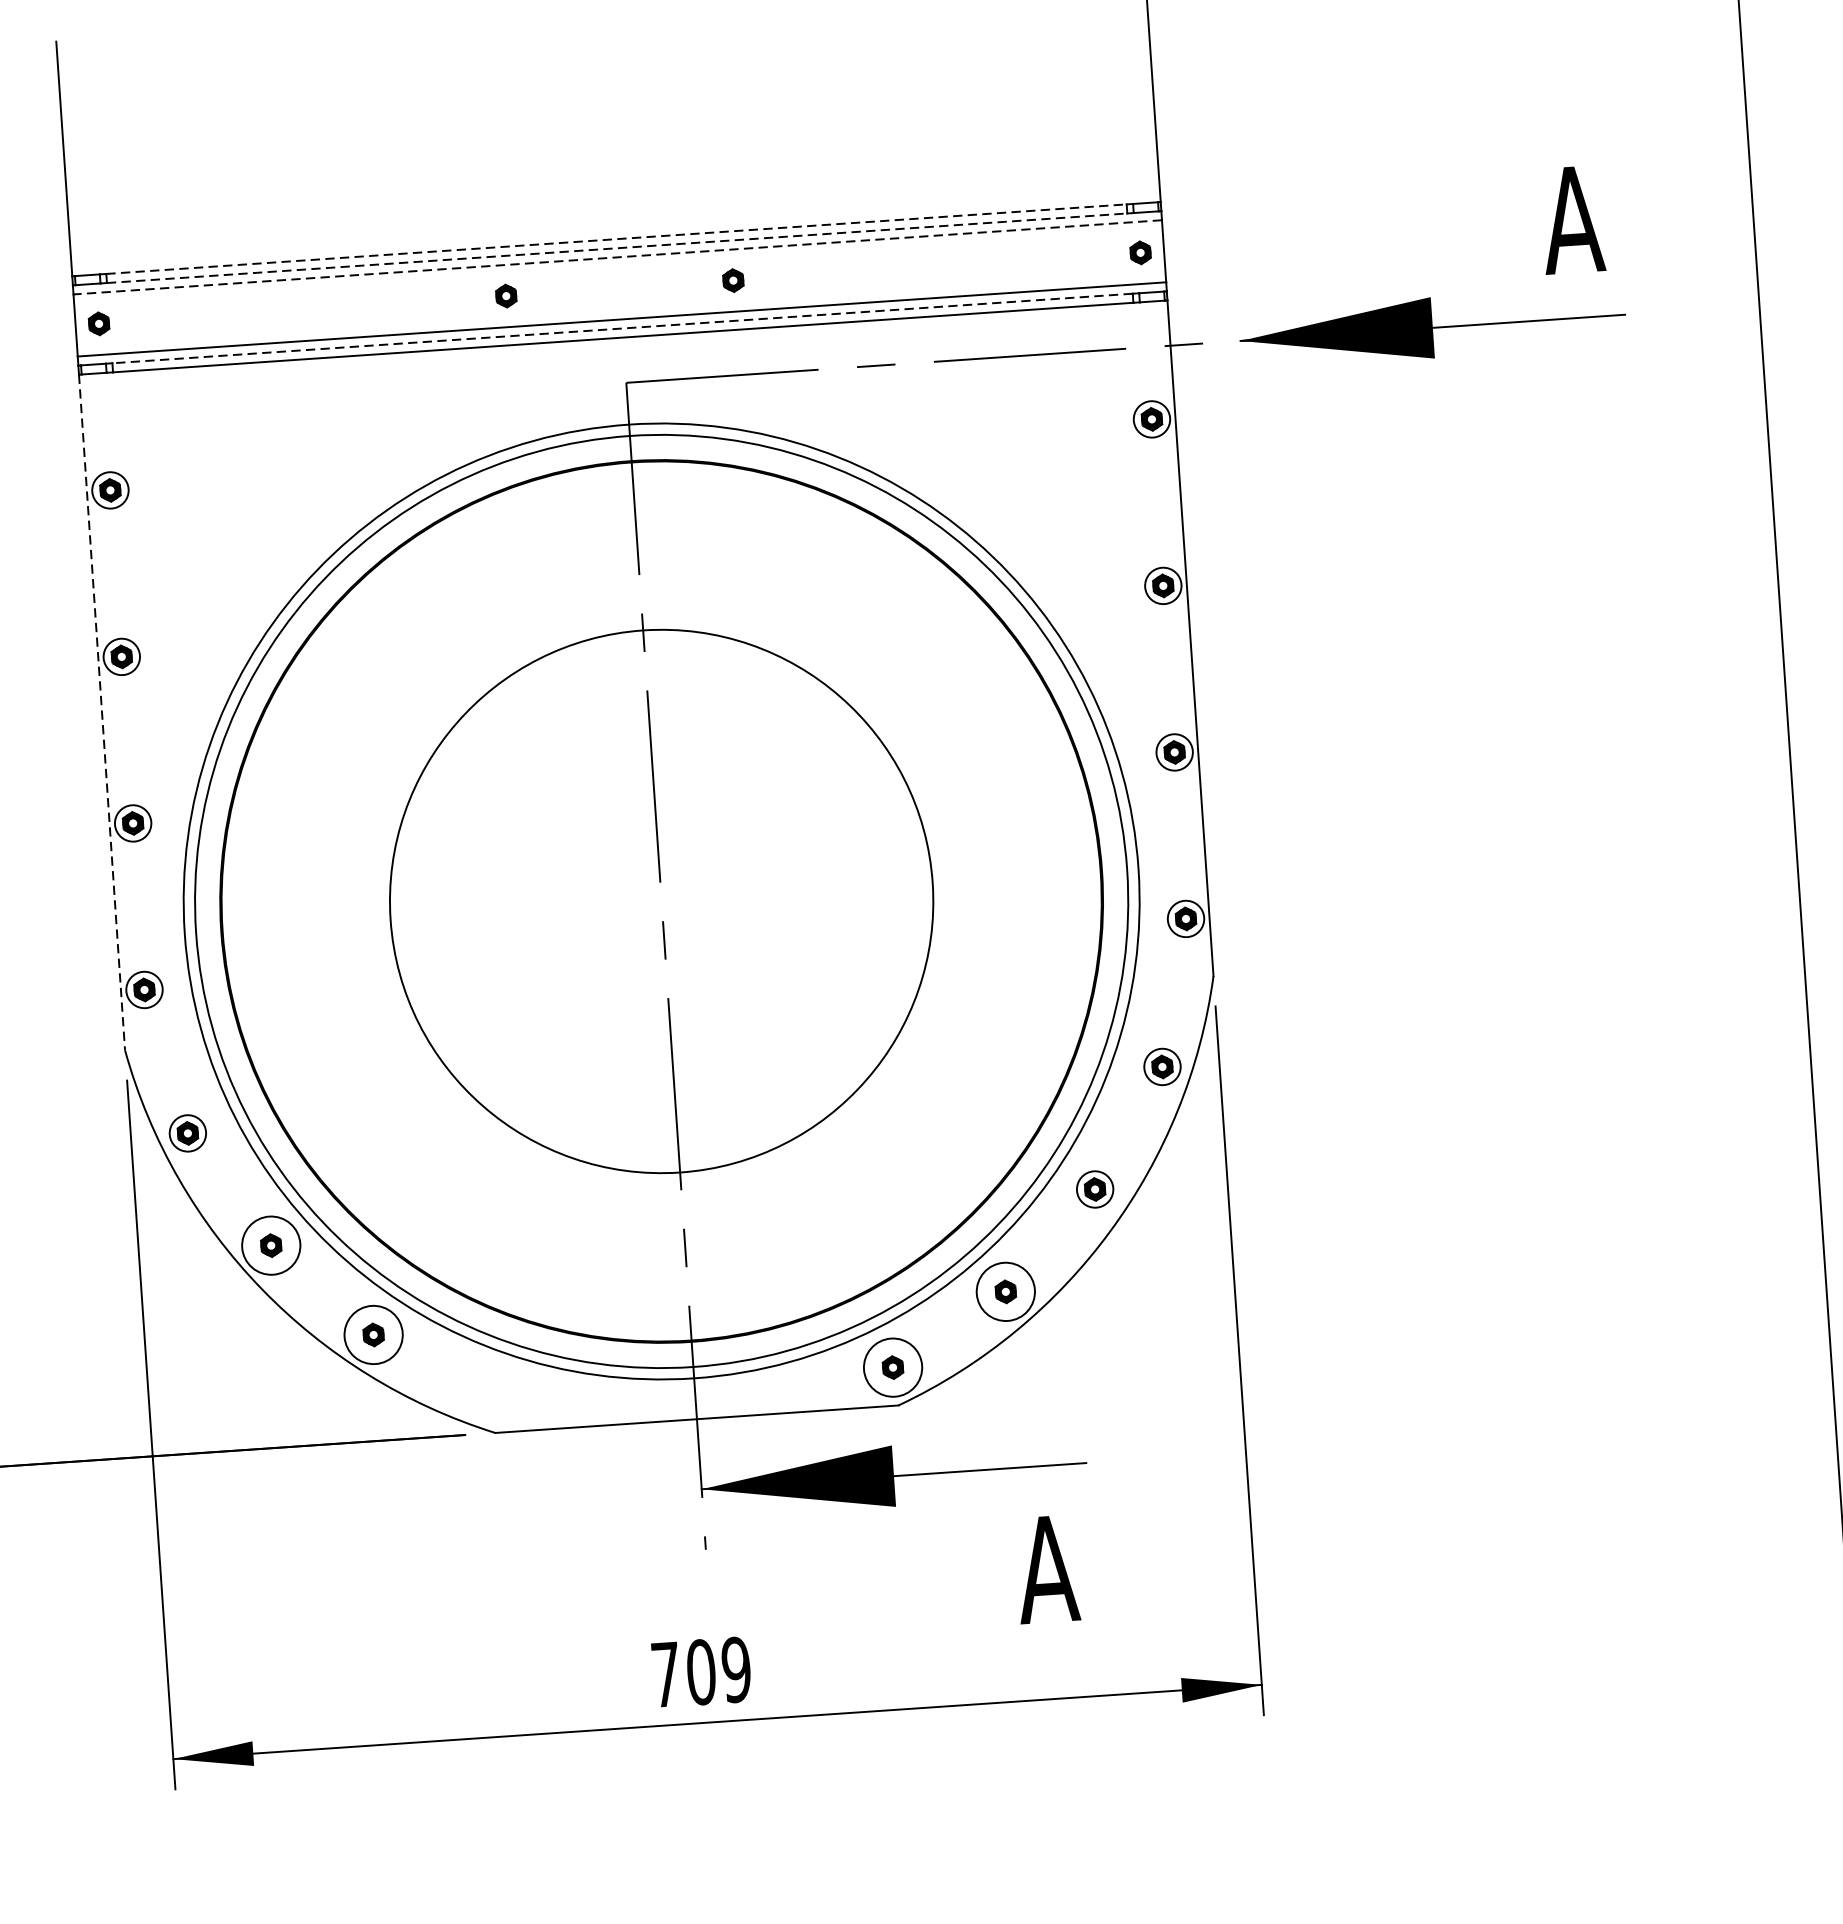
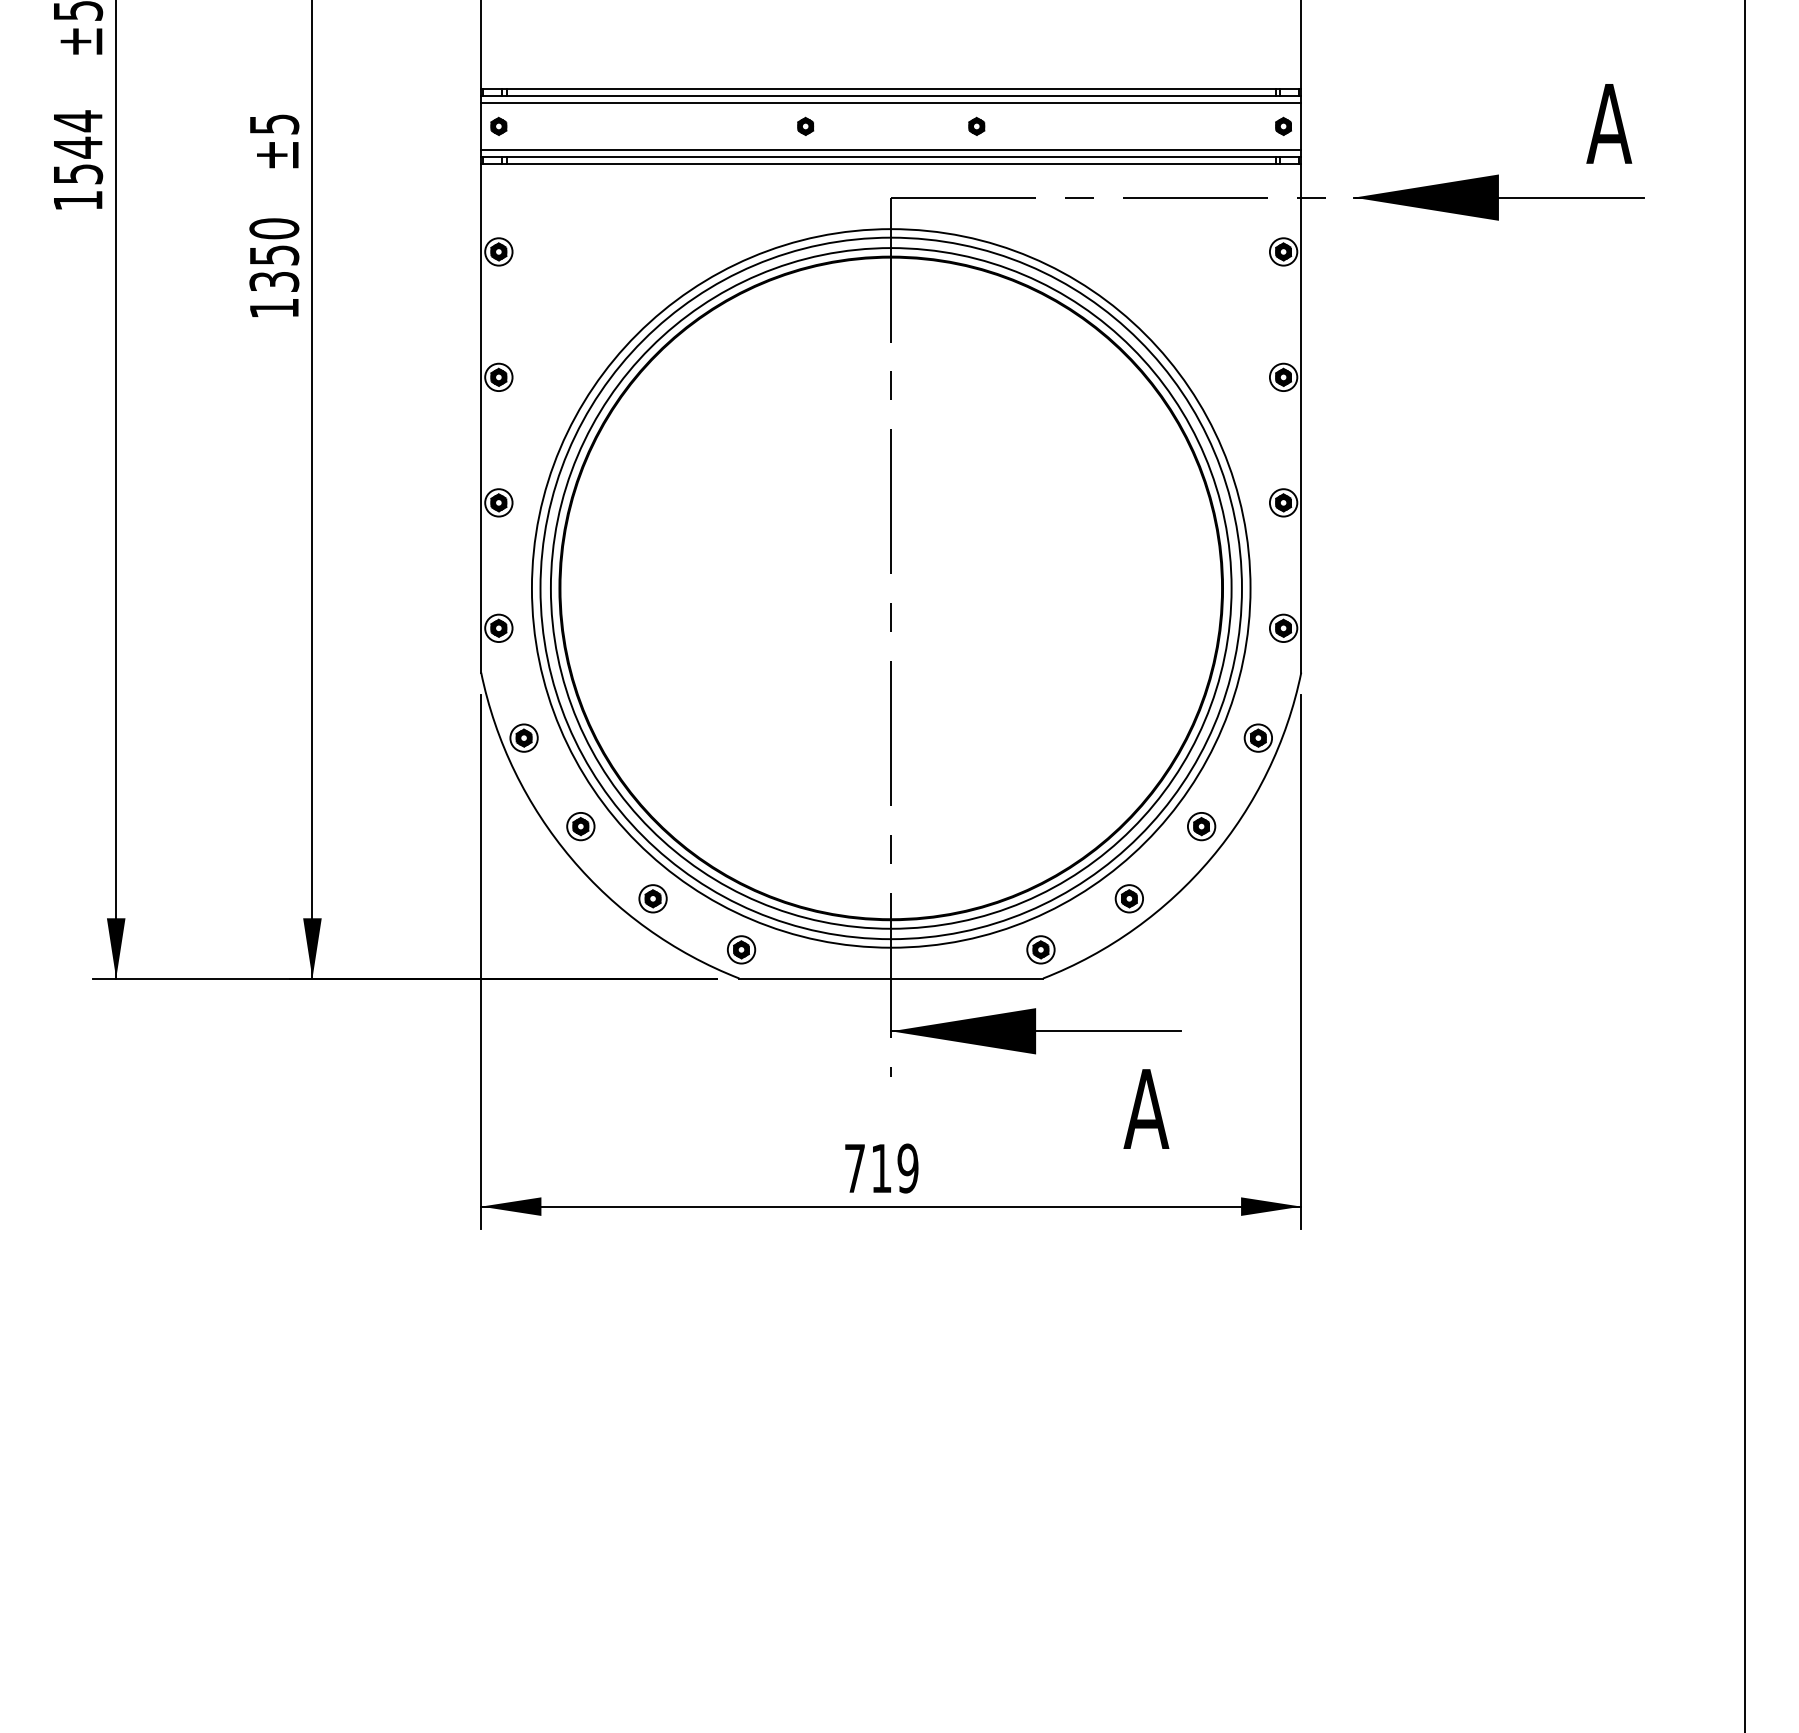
line: (616, 239) -> (891, 89), dashed -> solid
line: (617, 248) -> (891, 96), dashed -> solid
line: (616, 257) -> (890, 103), dashed -> solid
line: (621, 328) -> (890, 156), dashed -> solid
line: (102, 713) -> (481, 418), dashed -> solid
circle: (660, 901) -> (890, 588), size x1.67
circle: (270, 1245) -> (580, 826), size x0.62
circle: (1005, 1291) -> (1129, 898), size x0.62
circle: (372, 1334) -> (652, 898), size x0.62
circle: (892, 1367) -> (1040, 949), size x0.62
part: (495, 1394) -> (741, 949), added
text: (701, 1672) -> (881, 1168), 709 -> 719

